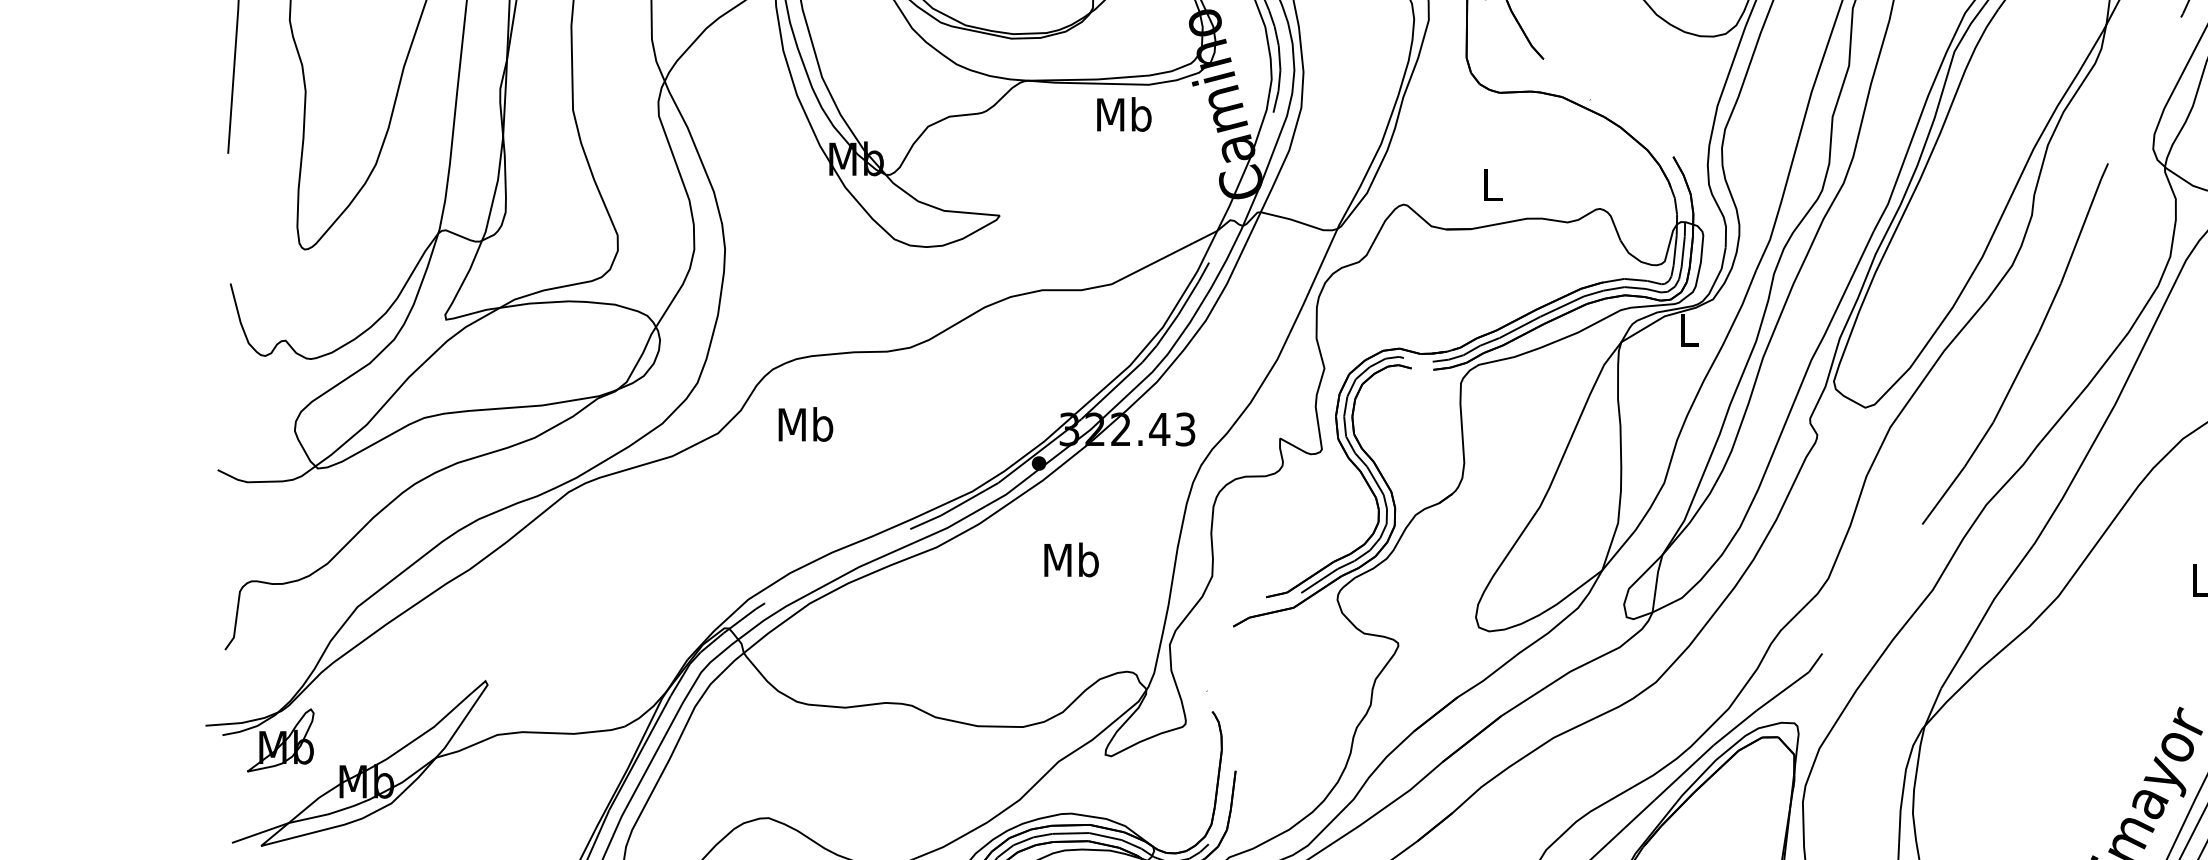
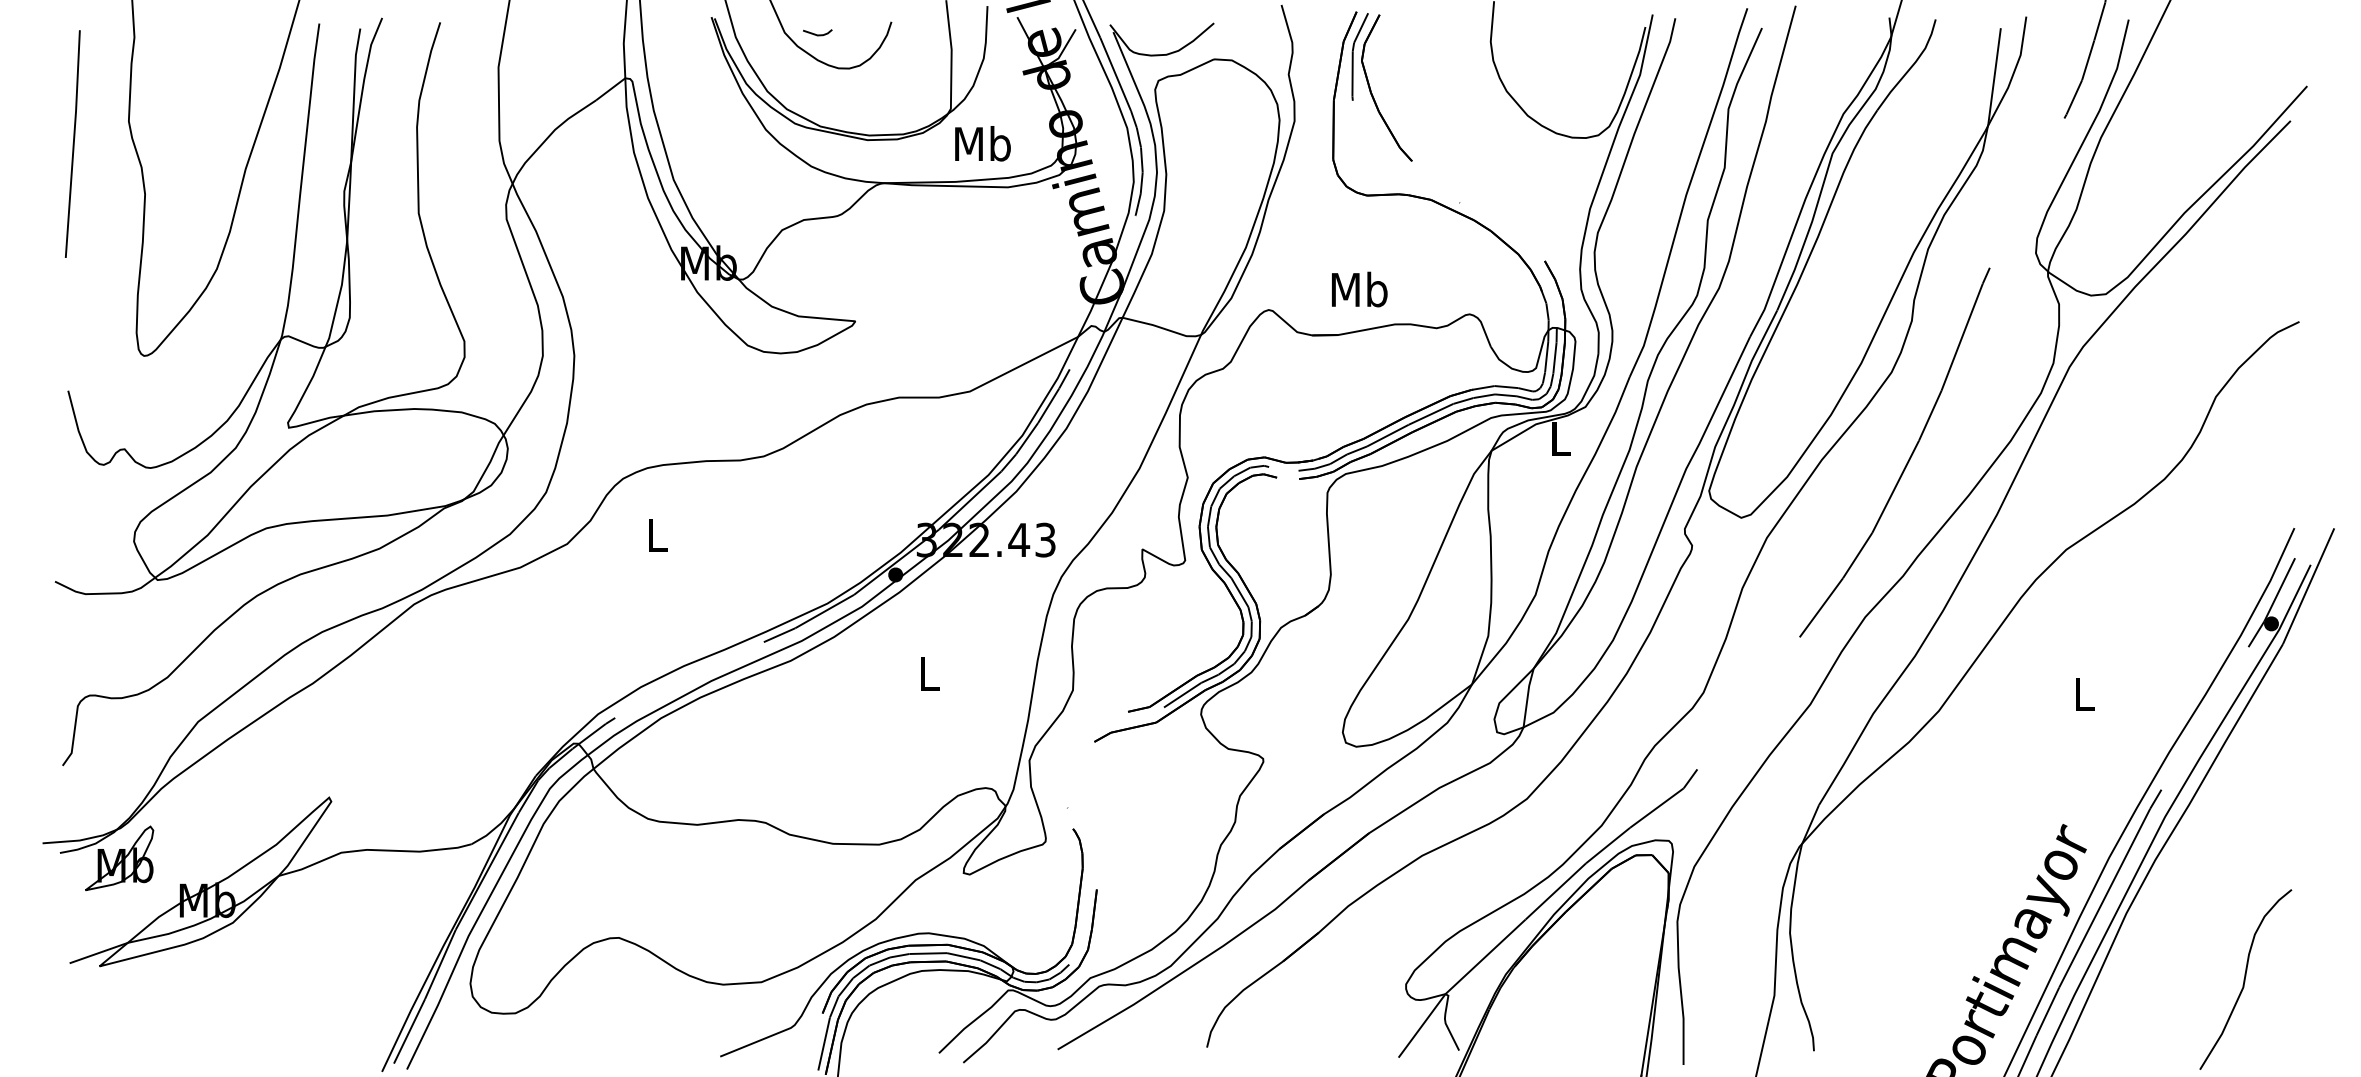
text: (1123, 114) -> (982, 143), moved
text: (1492, 184) -> (1359, 289), L -> Mb
text: (805, 423) -> (656, 534), Mb -> L
text: (1071, 559) -> (928, 673), Mb -> L

